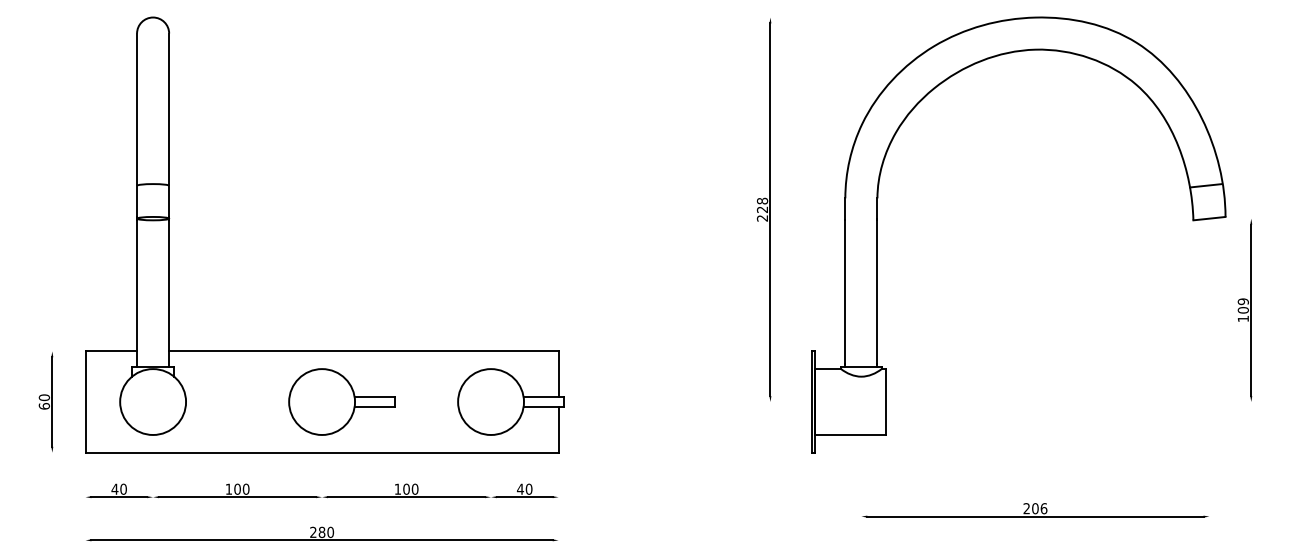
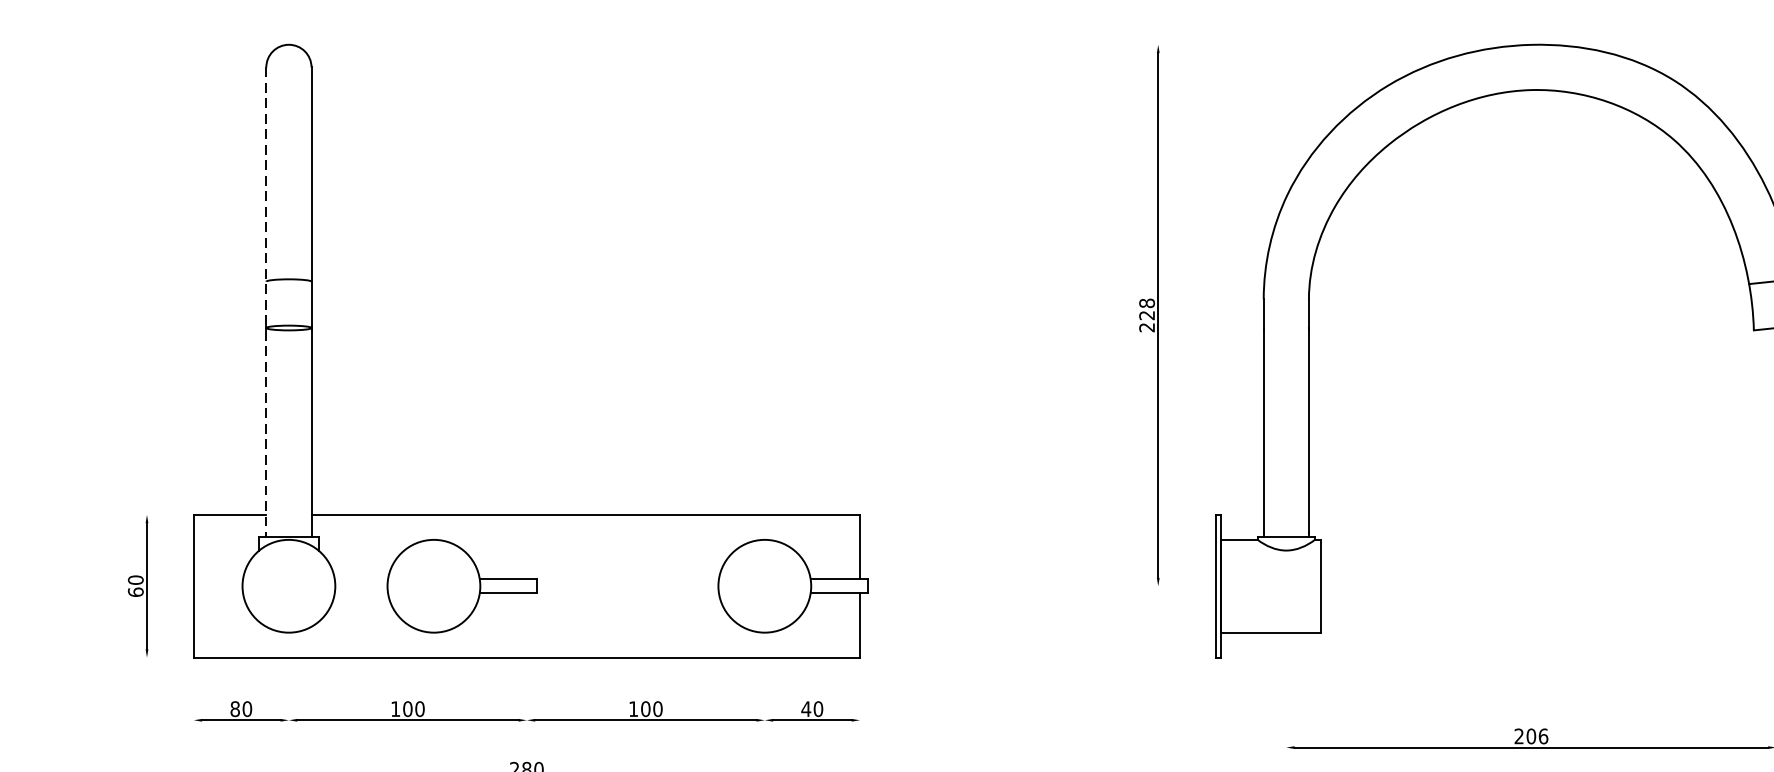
line: (137, 200) -> (266, 302), solid -> dashed
part: (341, 401) -> (461, 585), moved
text: (114, 488) -> (234, 708), 40 -> 80

